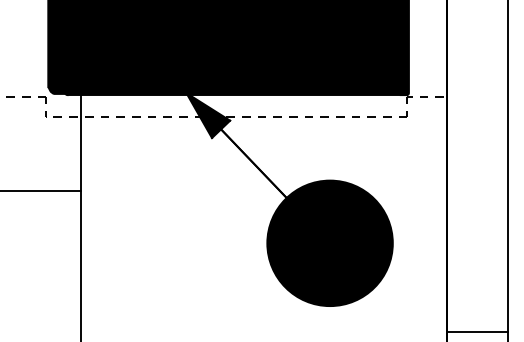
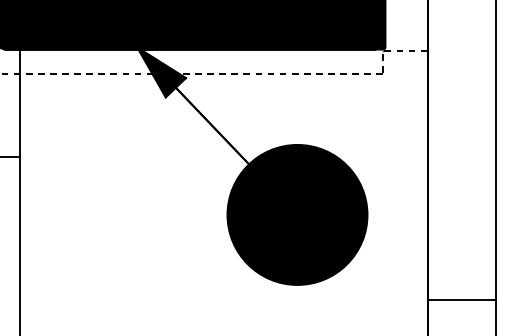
line: (477, 331) -> (461, 299), moved

